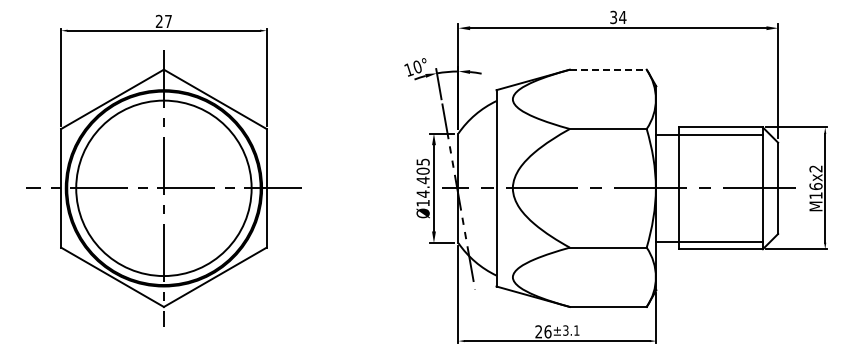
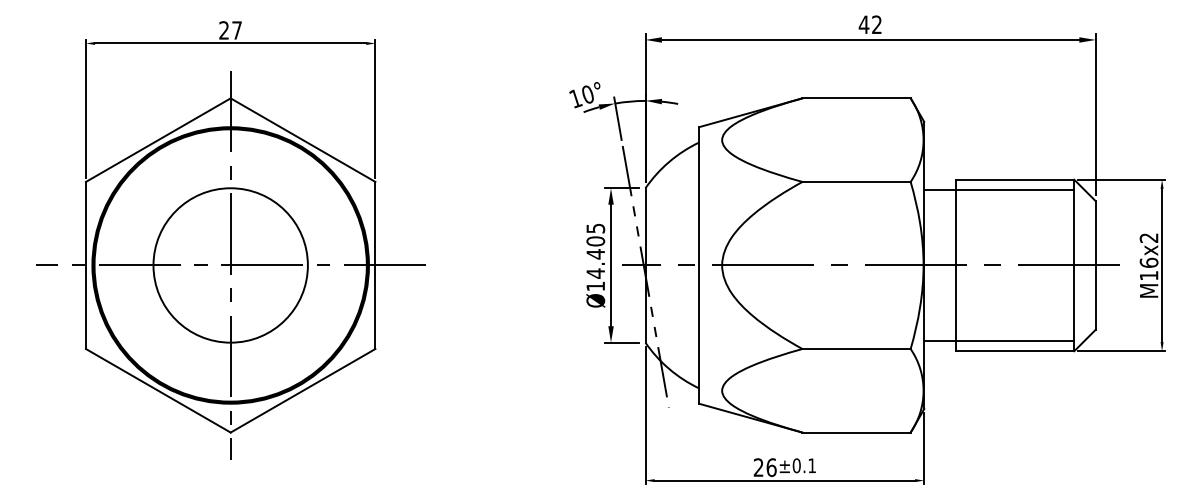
text: (617, 17) -> (869, 24), 34 -> 42
line: (608, 69) -> (856, 98), dashed -> solid
circle: (163, 188) -> (230, 265), size x0.62
text: (565, 330) -> (796, 465), ±3.1 -> ±0.1

